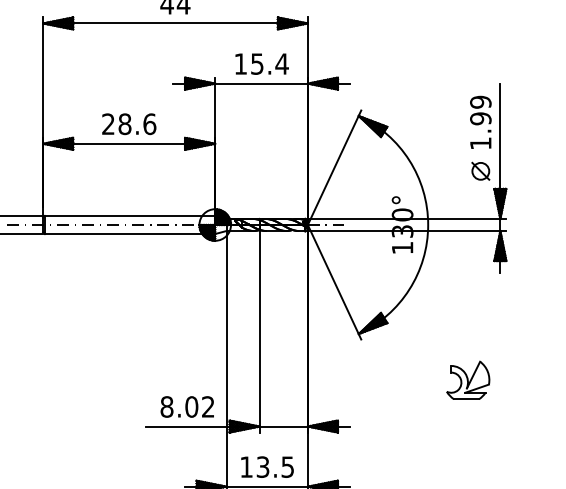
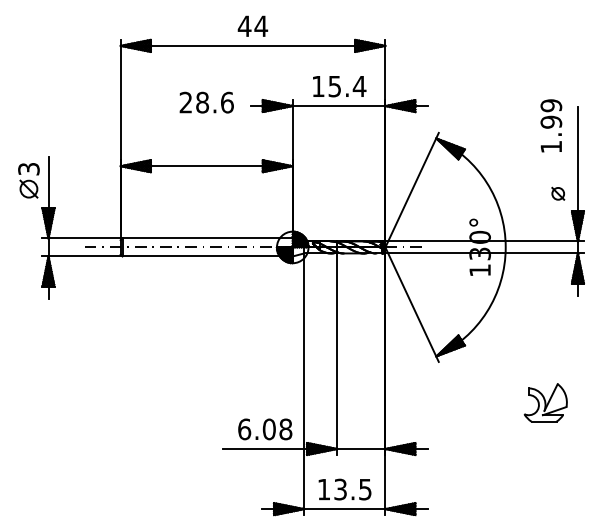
text: (480, 122) -> (551, 125), moved
text: (128, 124) -> (206, 102), moved
part: (479, 171) -> (557, 193), size x0.7
text: (187, 407) -> (265, 429), 8.02 -> 6.08

